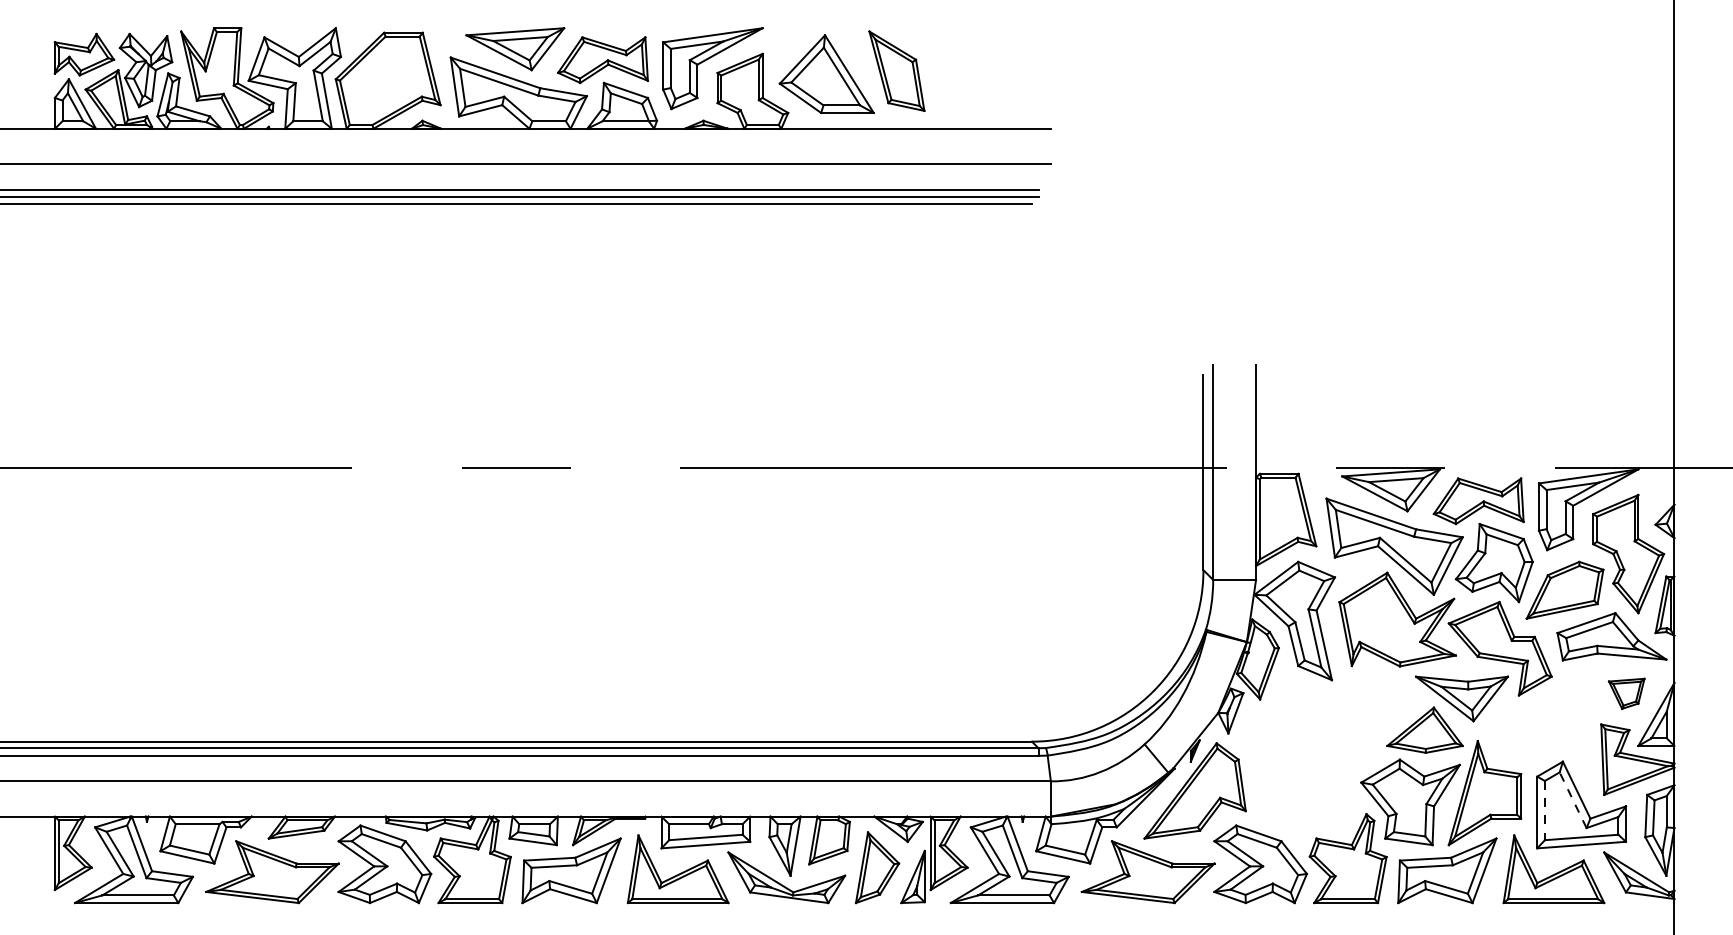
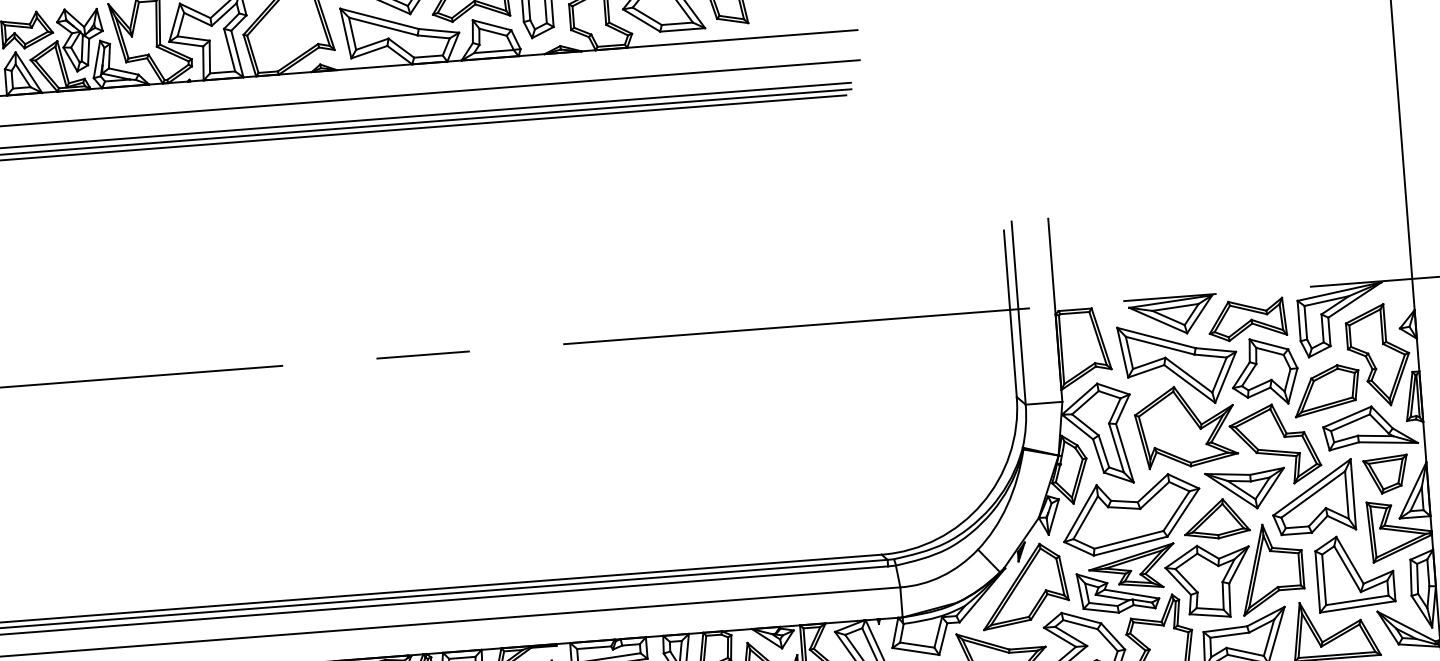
part: (1626, 693) -> (1386, 474), size x1.43
part: (1538, 713) -> (1312, 497), added
part: (1326, 751) -> (1133, 543), added
line: (1573, 800) -> (1347, 569), dashed -> solid
line: (1544, 810) -> (1323, 579), dashed -> solid

